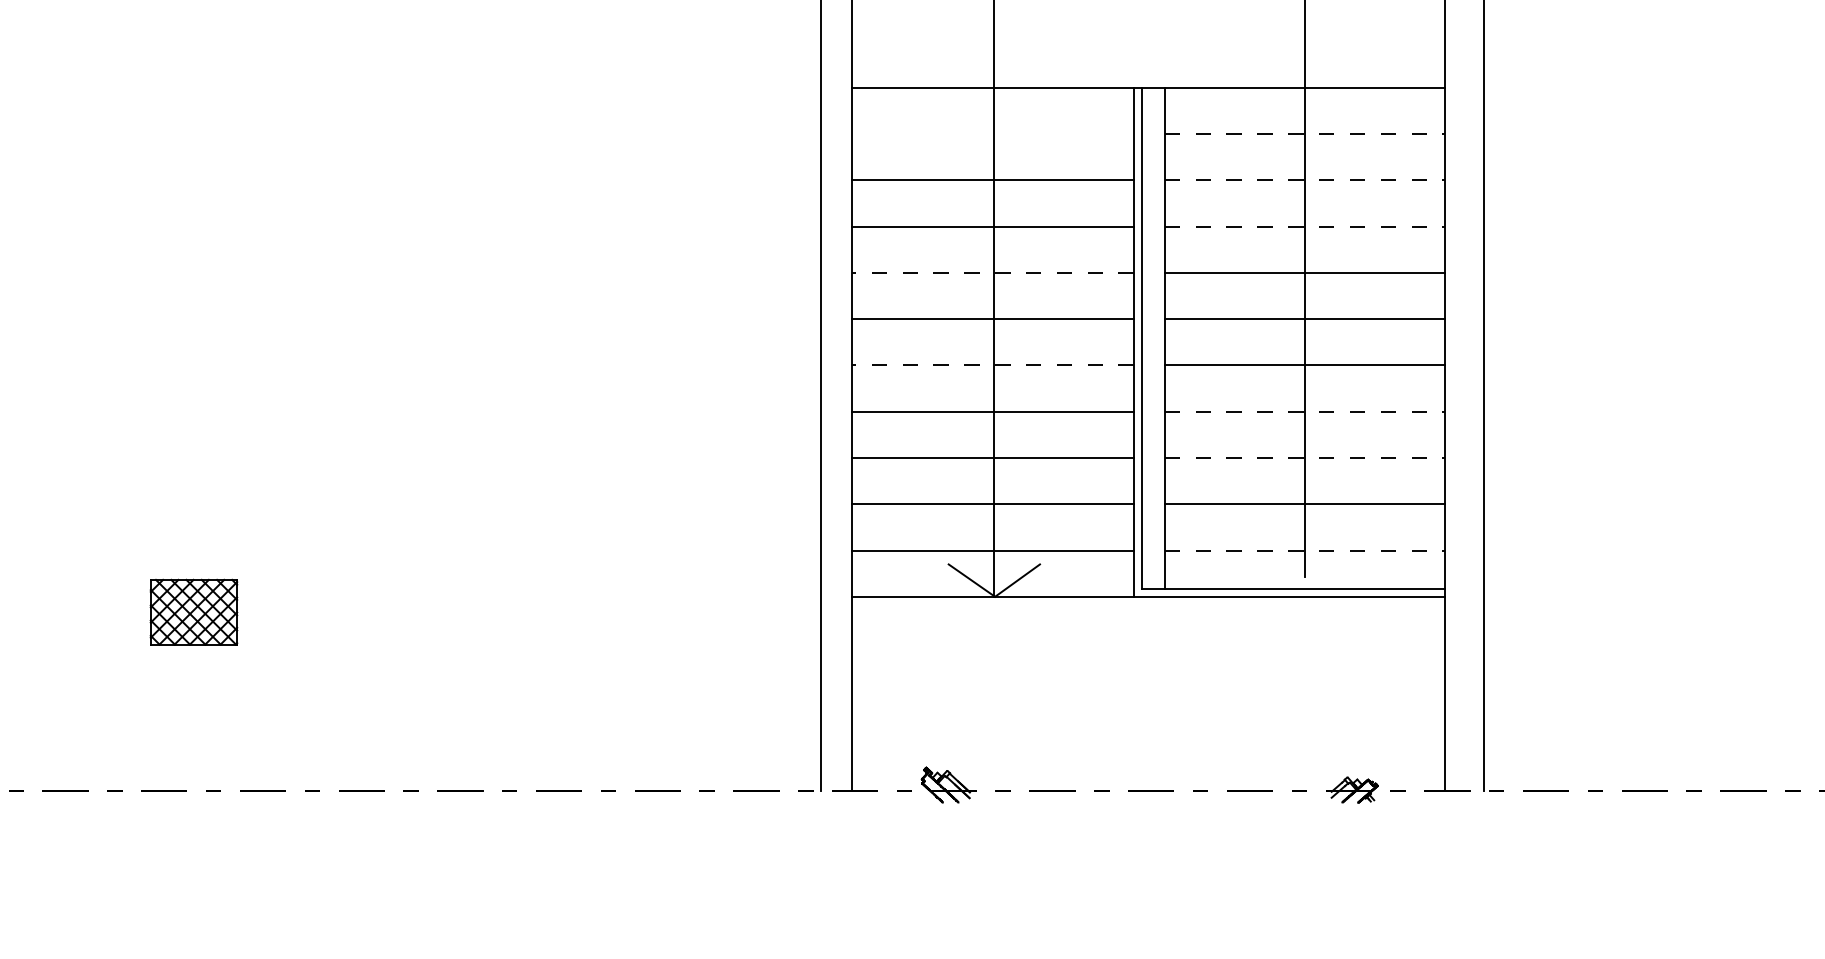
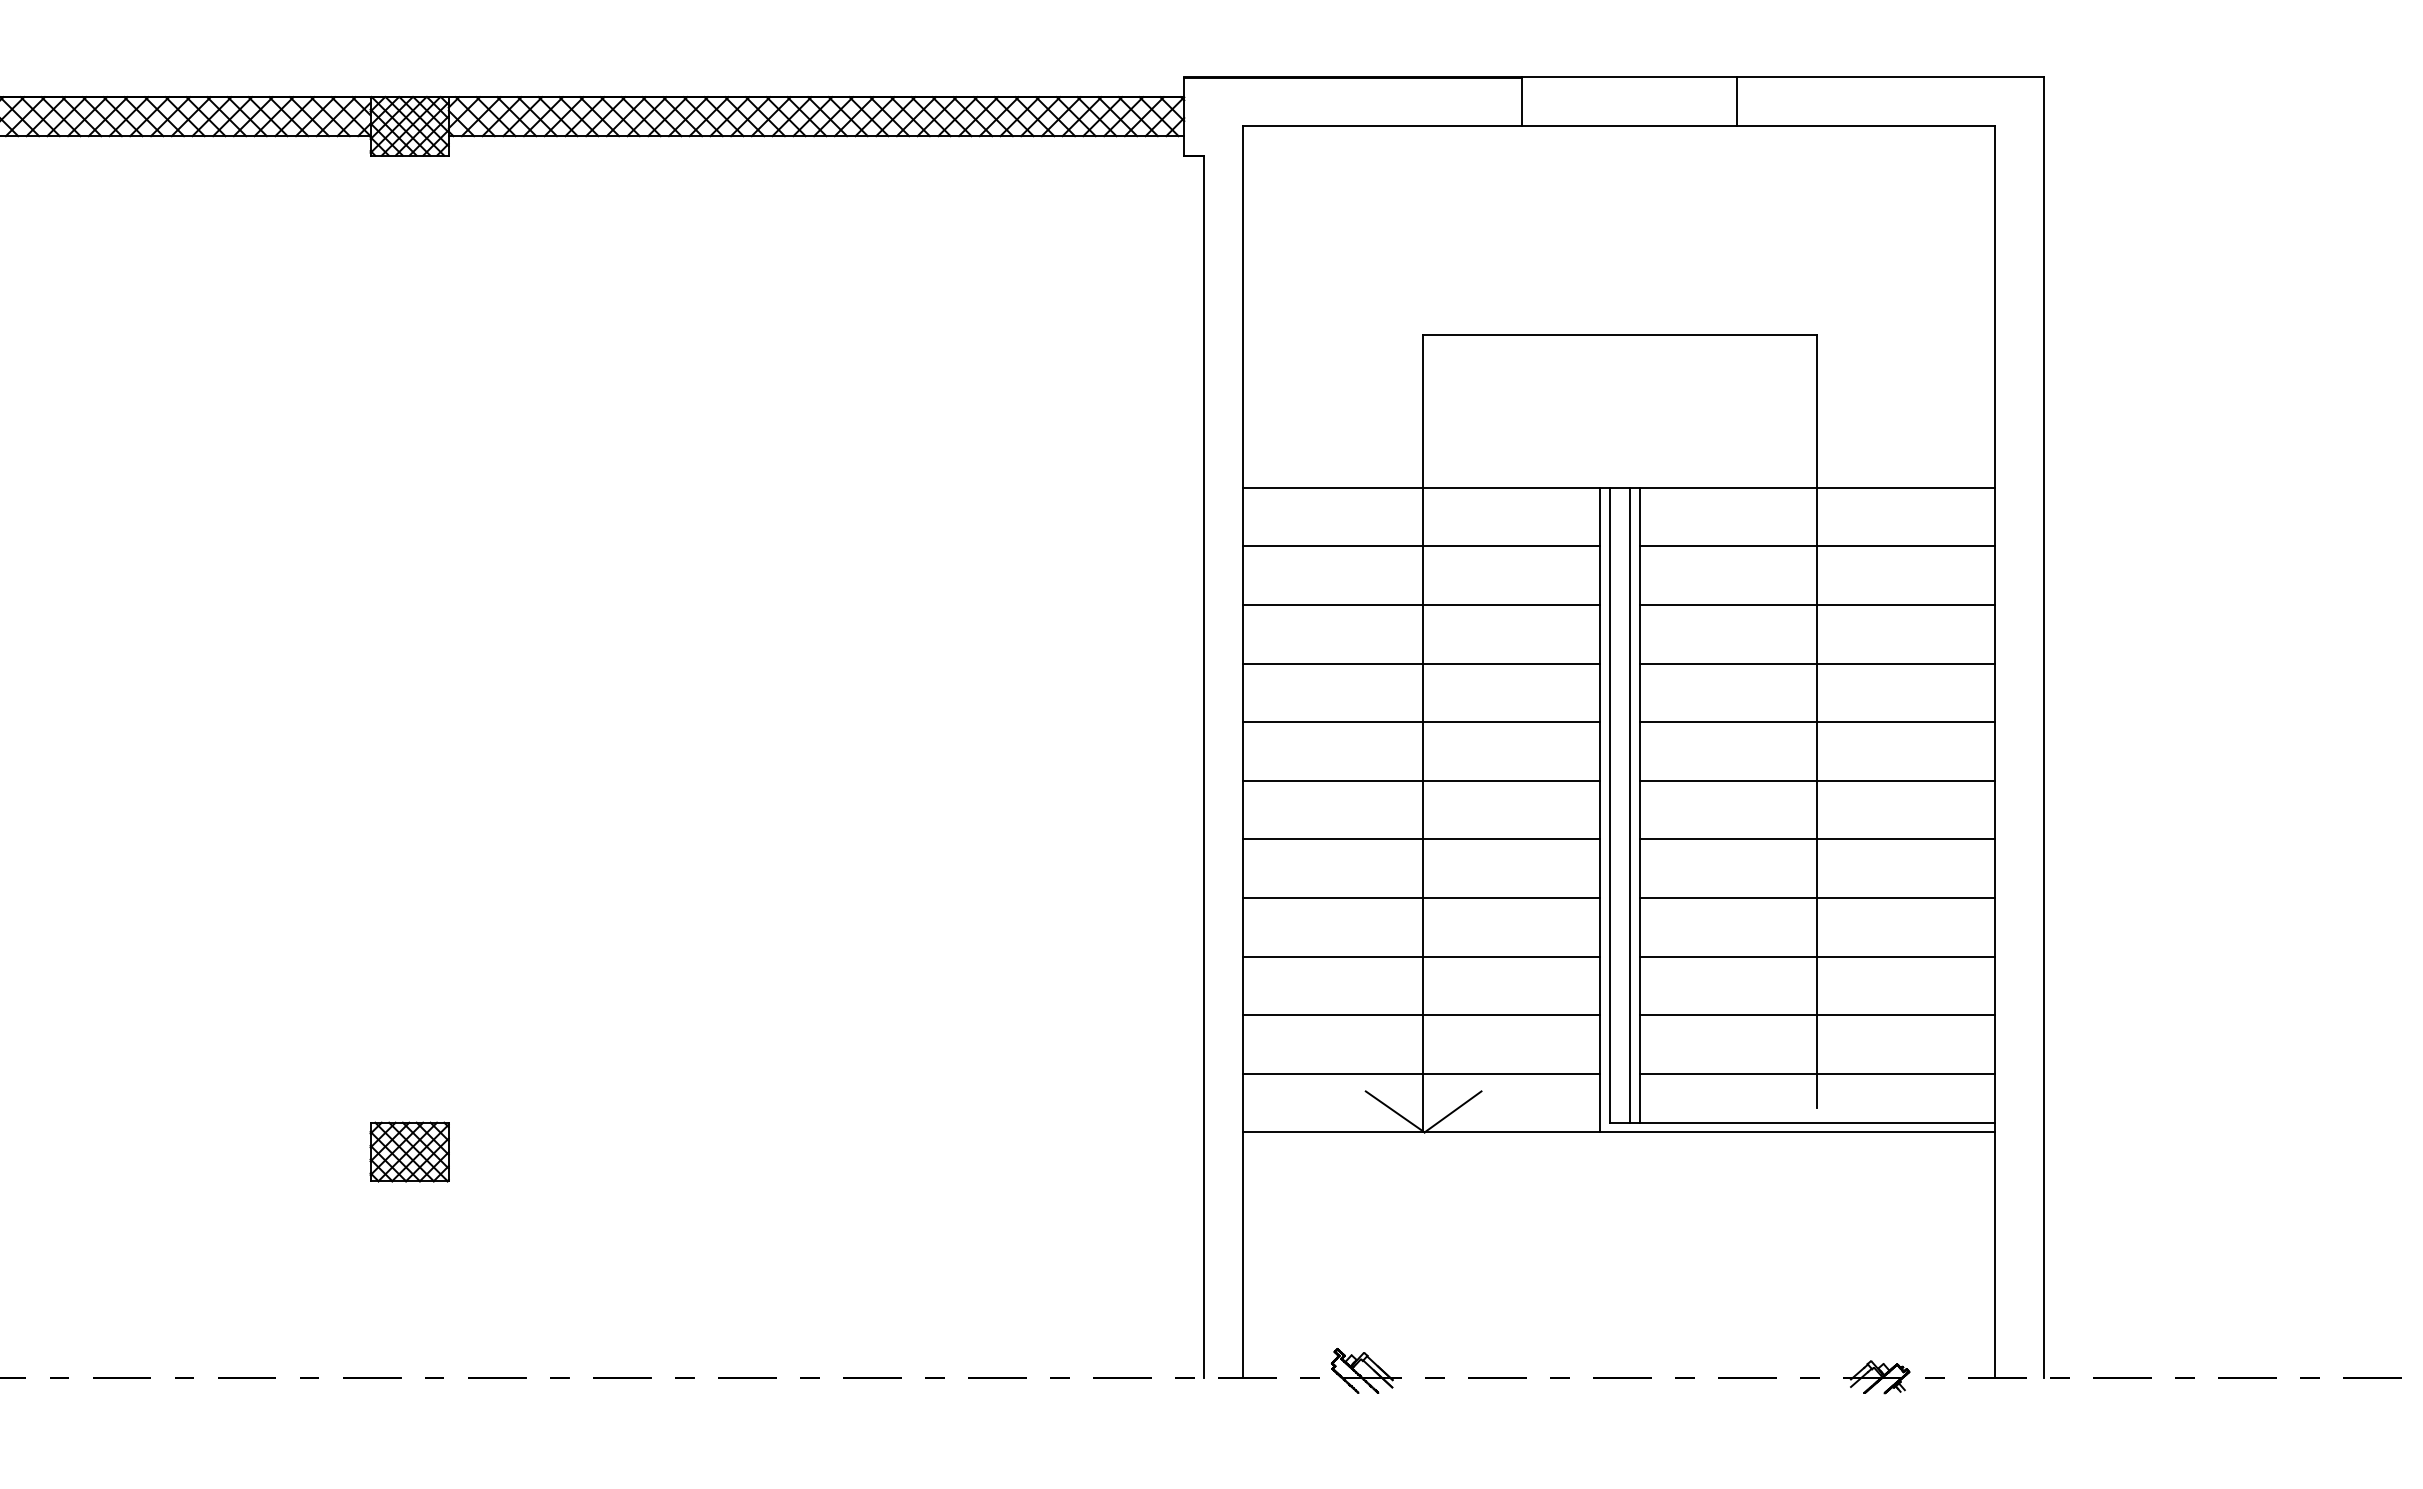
line: (992, 134) -> (1421, 546), added
line: (1305, 134) -> (1817, 546), dashed -> solid
line: (1305, 180) -> (1817, 604), dashed -> solid
line: (1305, 226) -> (1817, 663), dashed -> solid
line: (992, 273) -> (1421, 722), dashed -> solid
line: (1156, 337) -> (1629, 804), added
line: (992, 365) -> (1421, 839), dashed -> solid
line: (1305, 411) -> (1817, 897), dashed -> solid
line: (1305, 457) -> (1817, 956), dashed -> solid
line: (1305, 550) -> (1817, 1073), dashed -> solid
part: (193, 611) -> (409, 1151), size x0.71

